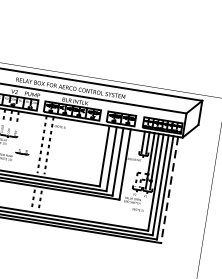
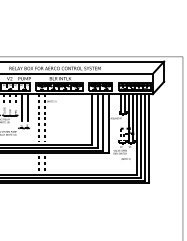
line: (23, 128) -> (21, 107), added
line: (30, 129) -> (27, 107), added
line: (169, 191) -> (149, 139), dashed -> solid

